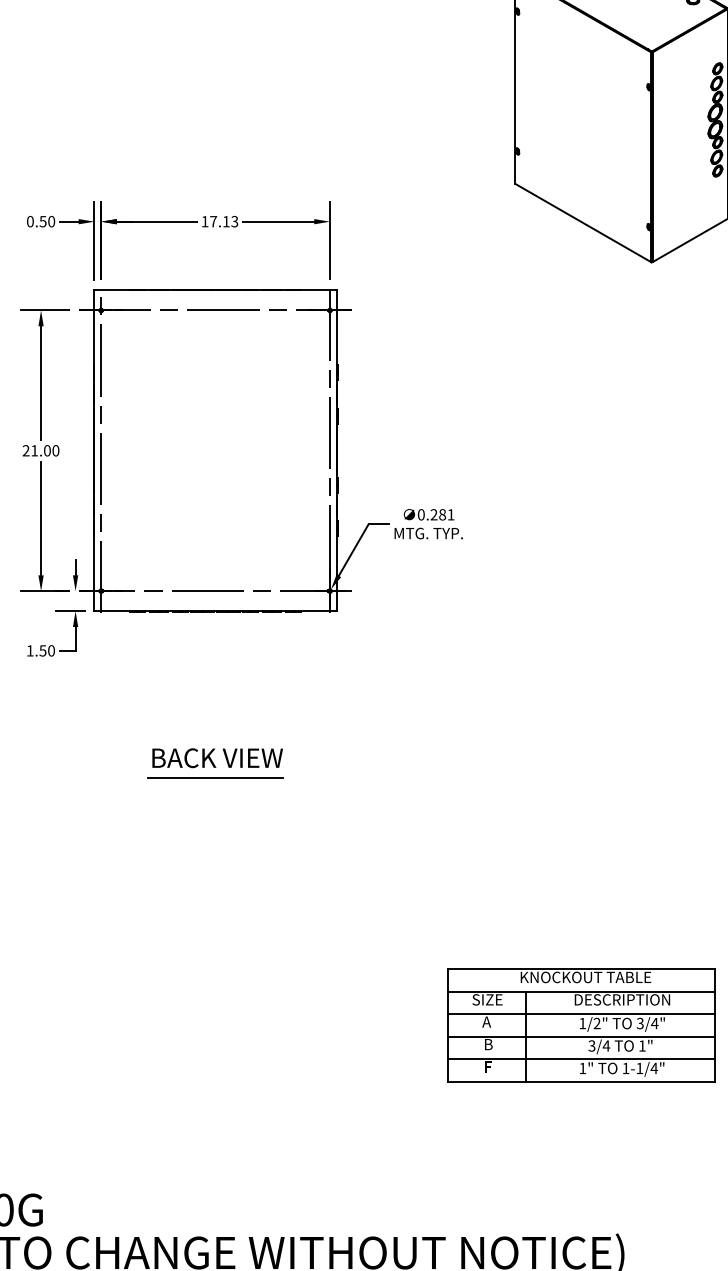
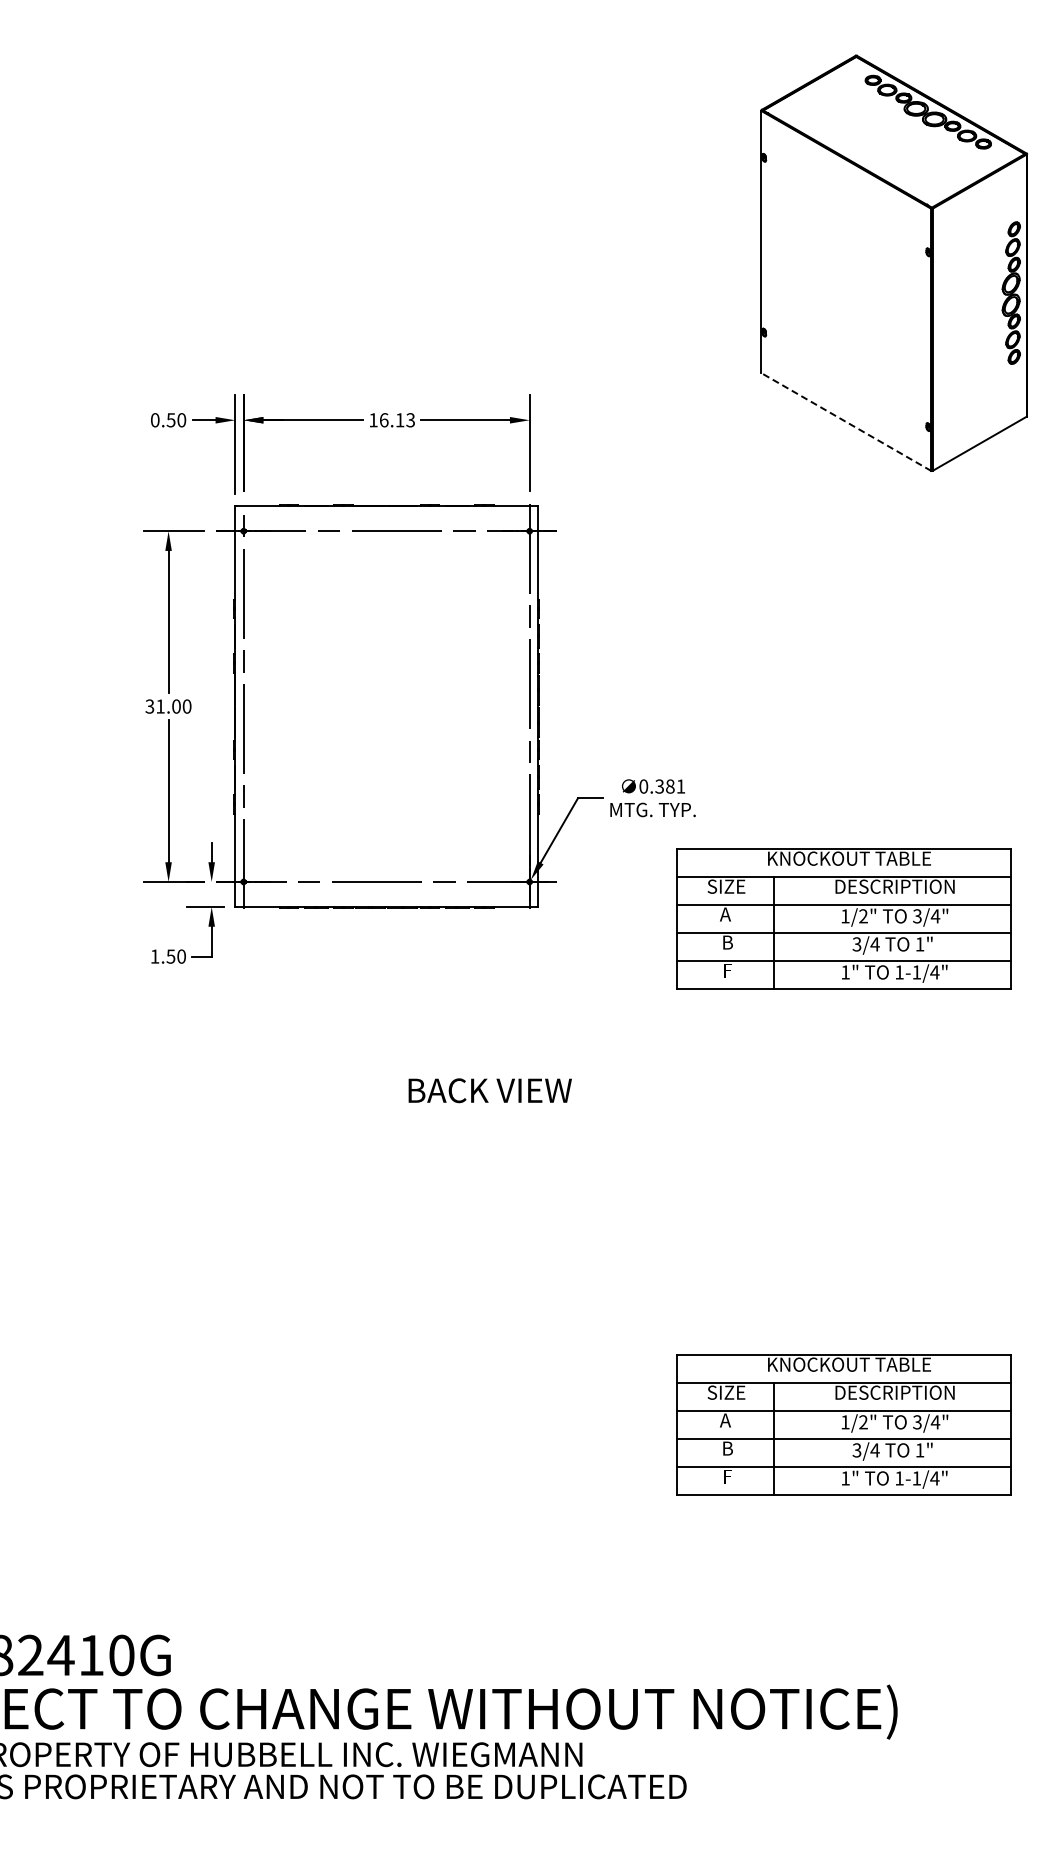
text: (213, 221) -> (383, 420), 17.13 -> 16.13
line: (582, 222) -> (845, 421), solid -> dashed
text: (25, 450) -> (149, 706), 21.00 -> 31.00
text: (433, 514) -> (659, 786), 0.281 -> 0.381
part: (581, 620) -> (843, 918), added
text: (217, 758) -> (489, 1090), moved
line: (215, 778) -> (386, 1115), removed

